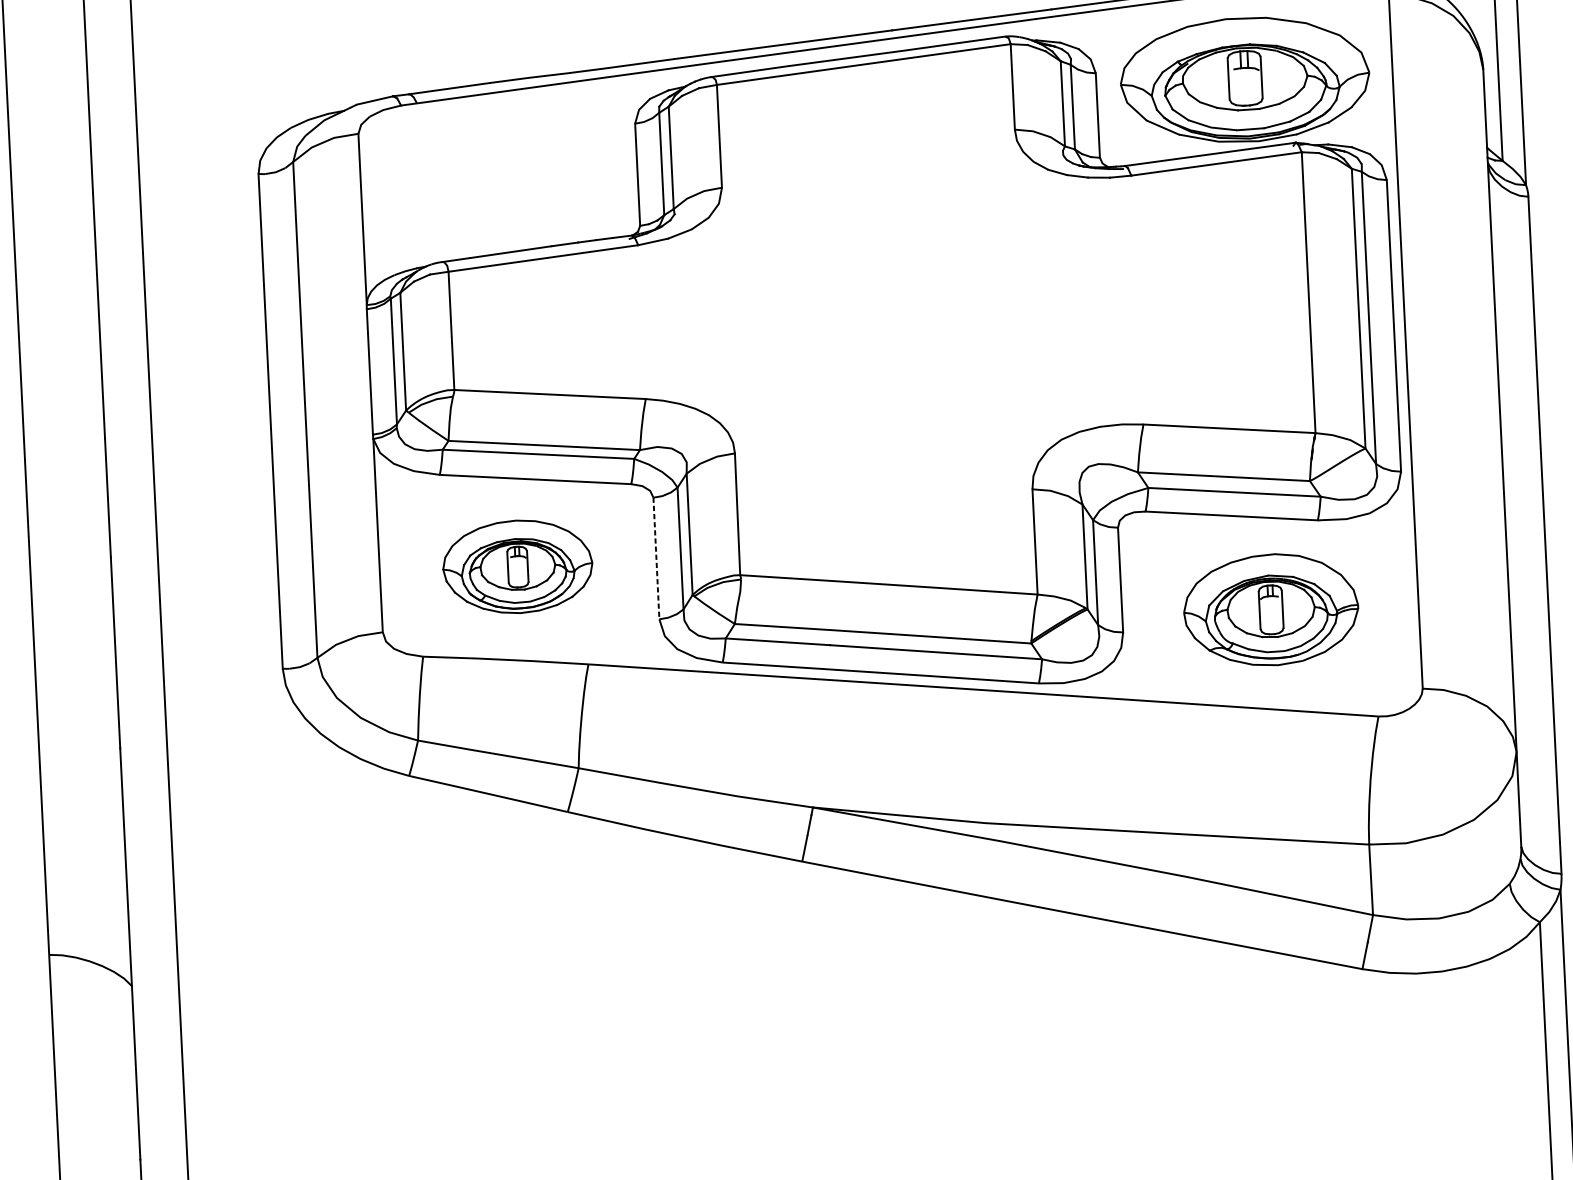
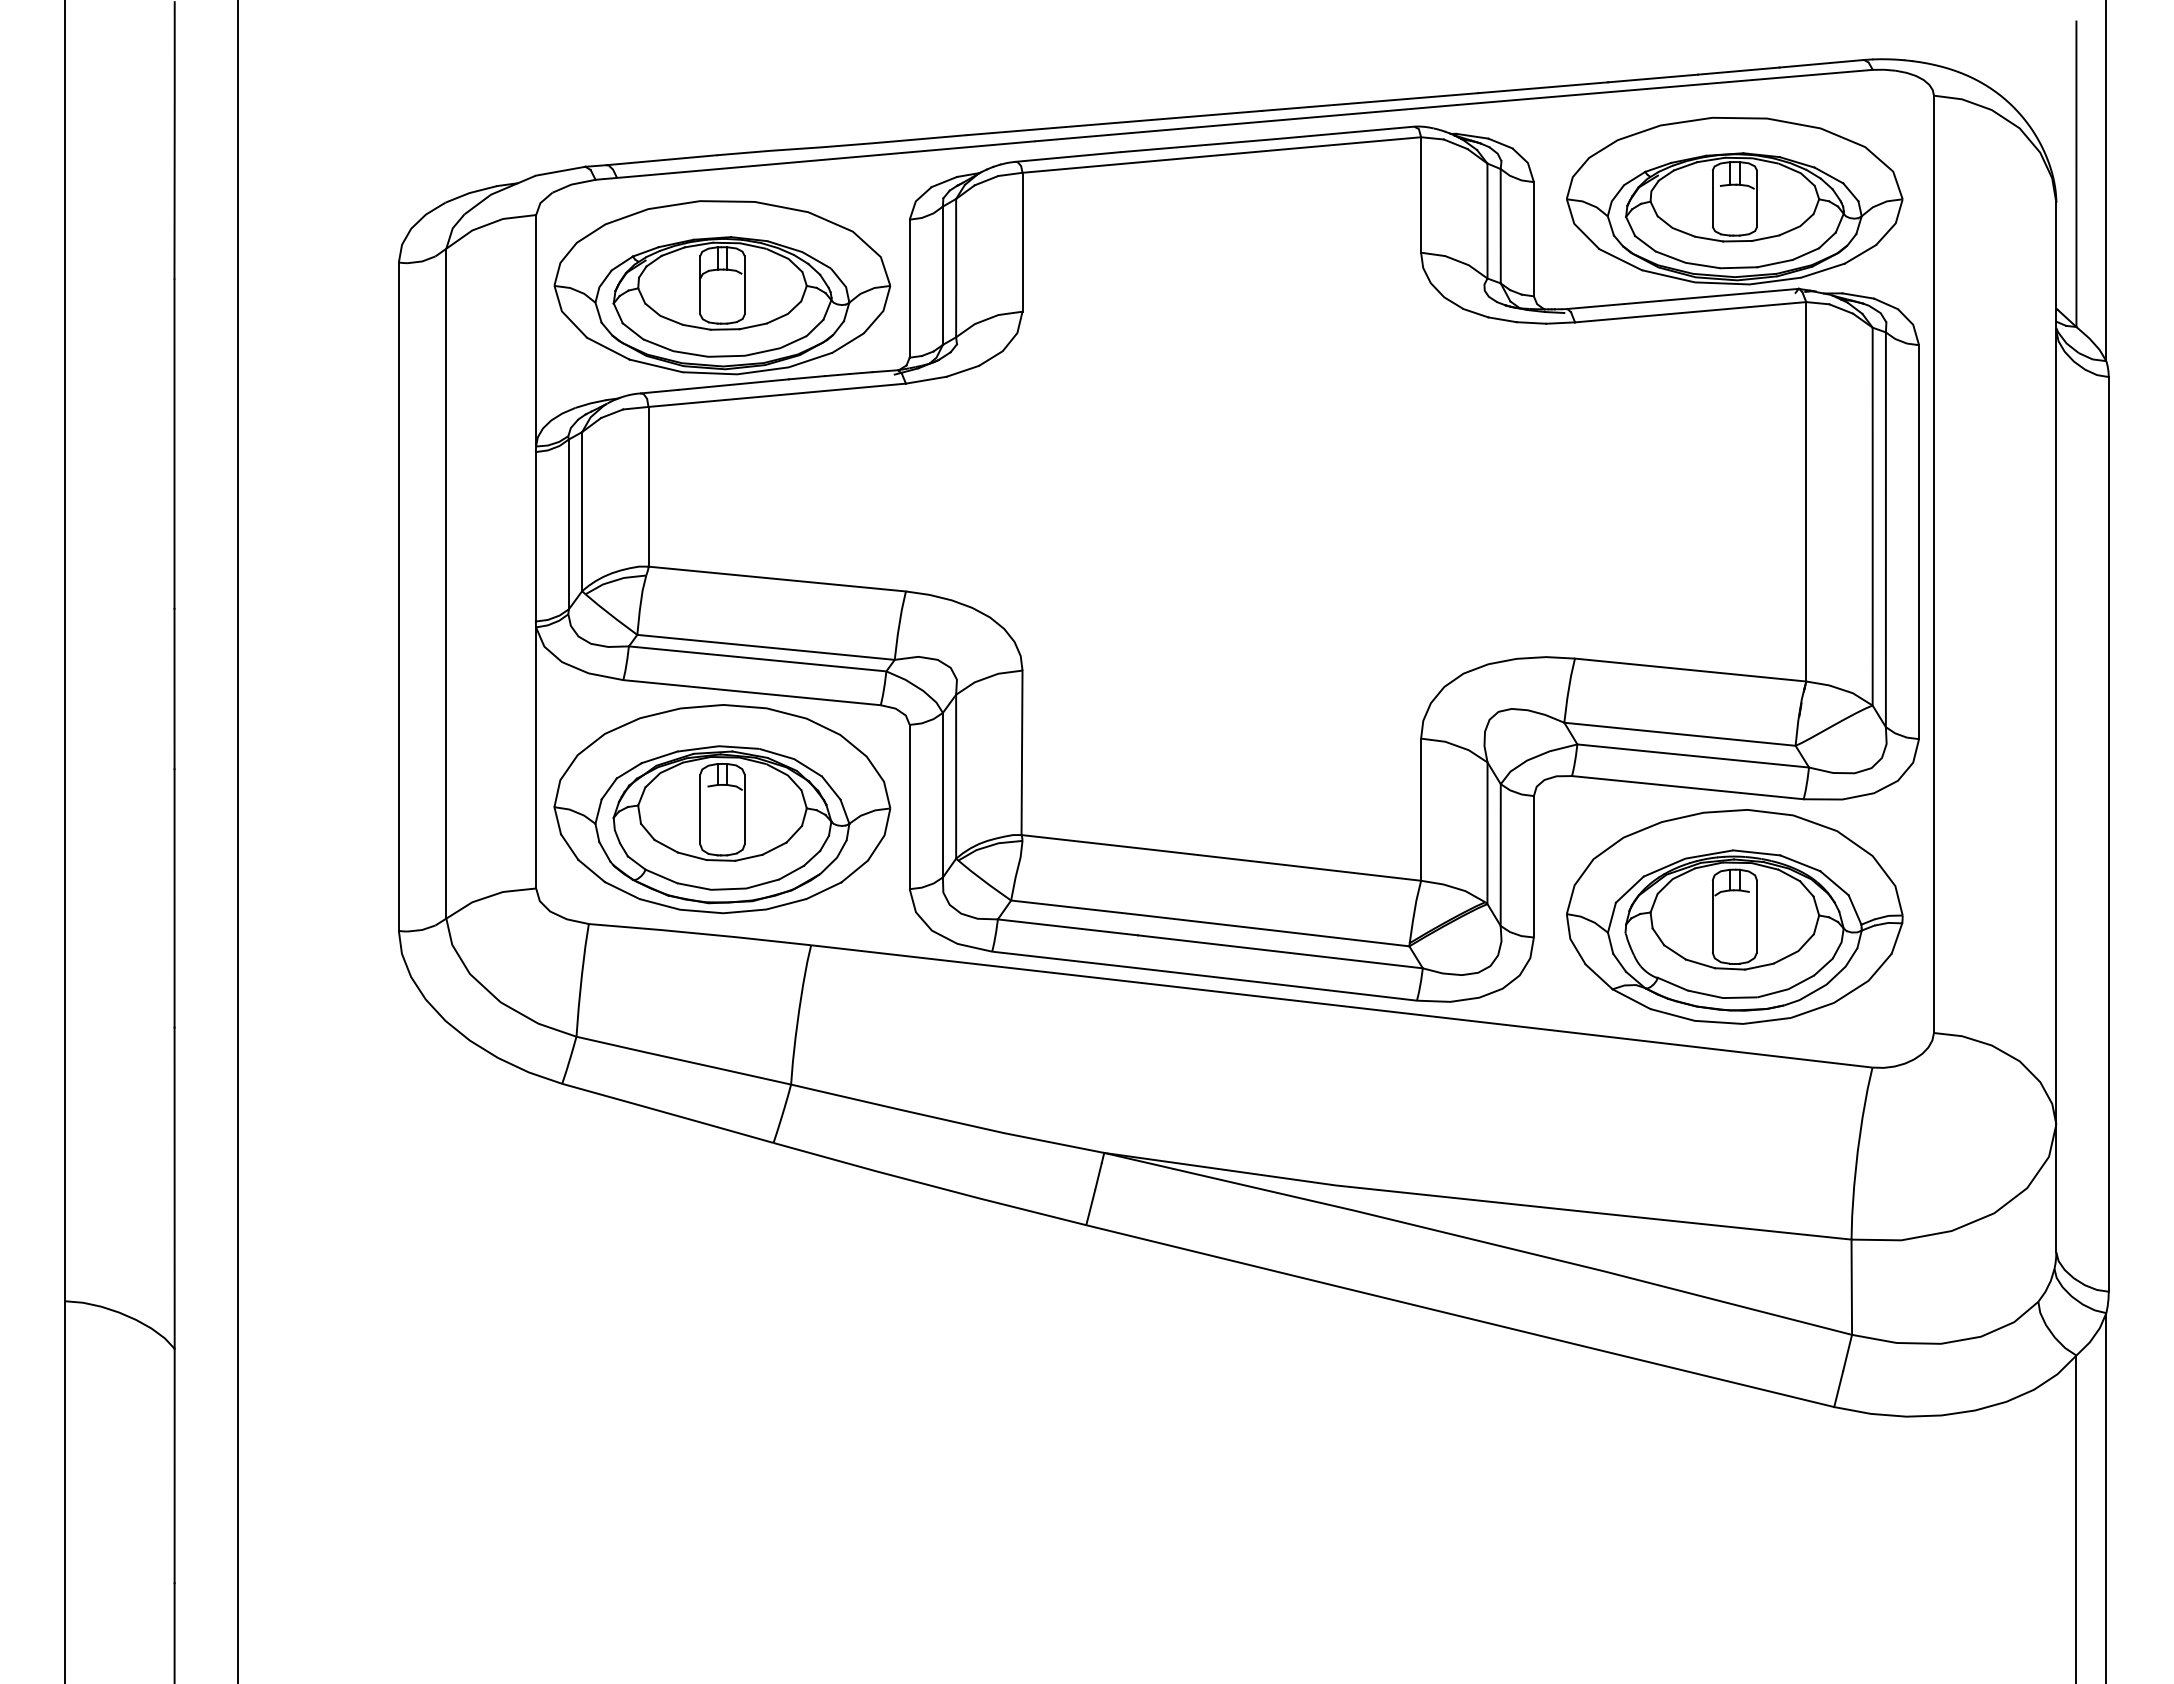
part: (499, 180) -> (722, 287), added
line: (656, 558) -> (909, 807), dashed -> solid
part: (517, 567) -> (722, 809), size x1.67
part: (1270, 609) -> (1734, 916), size x1.43

